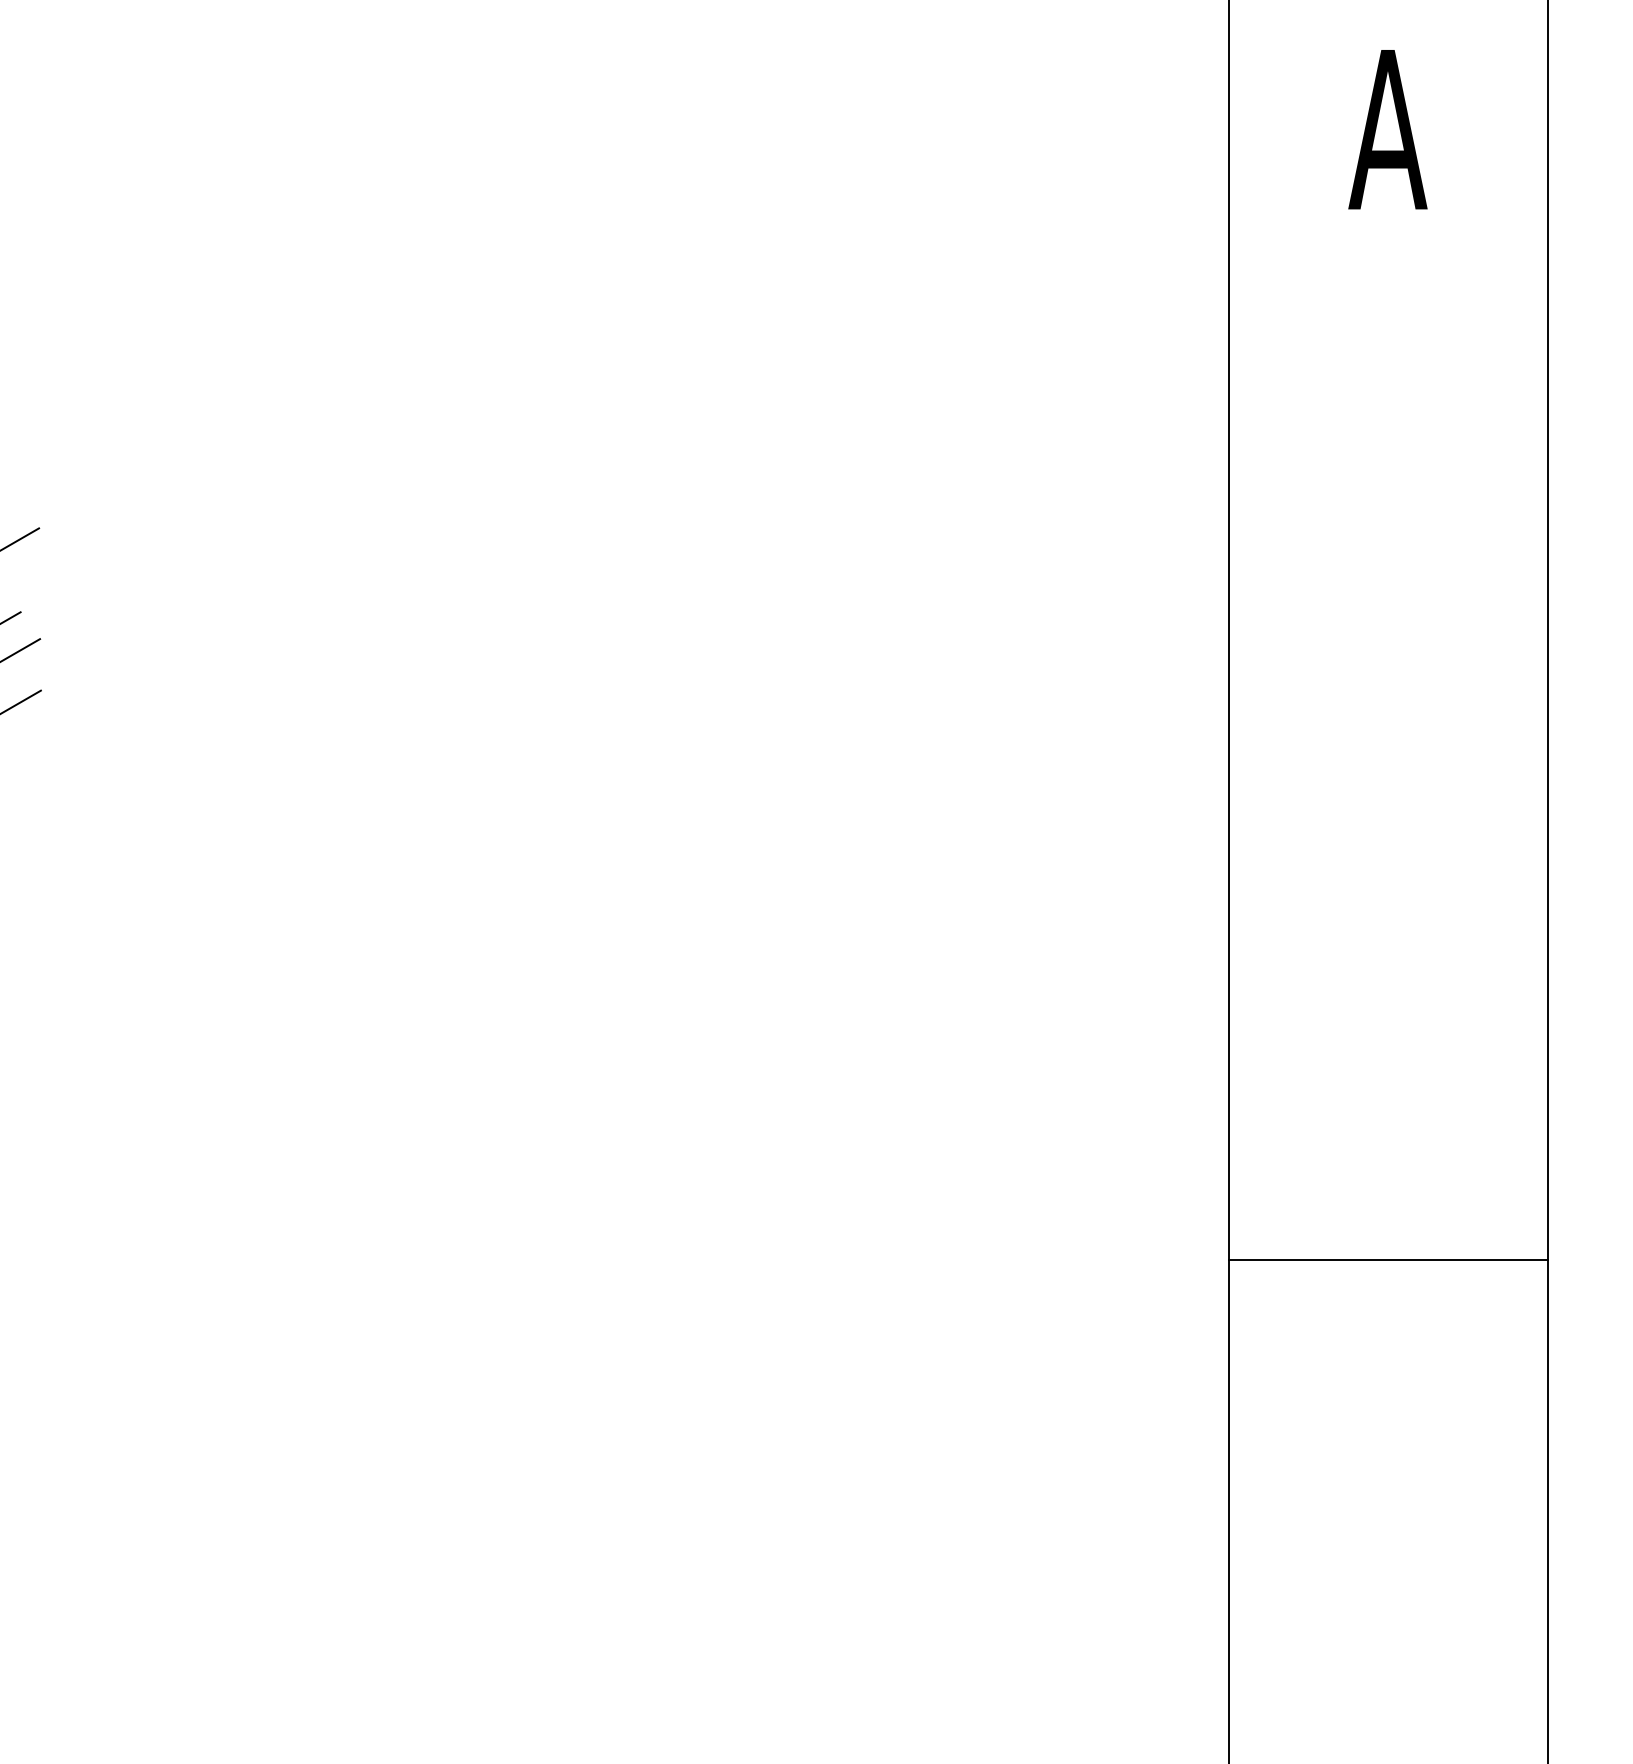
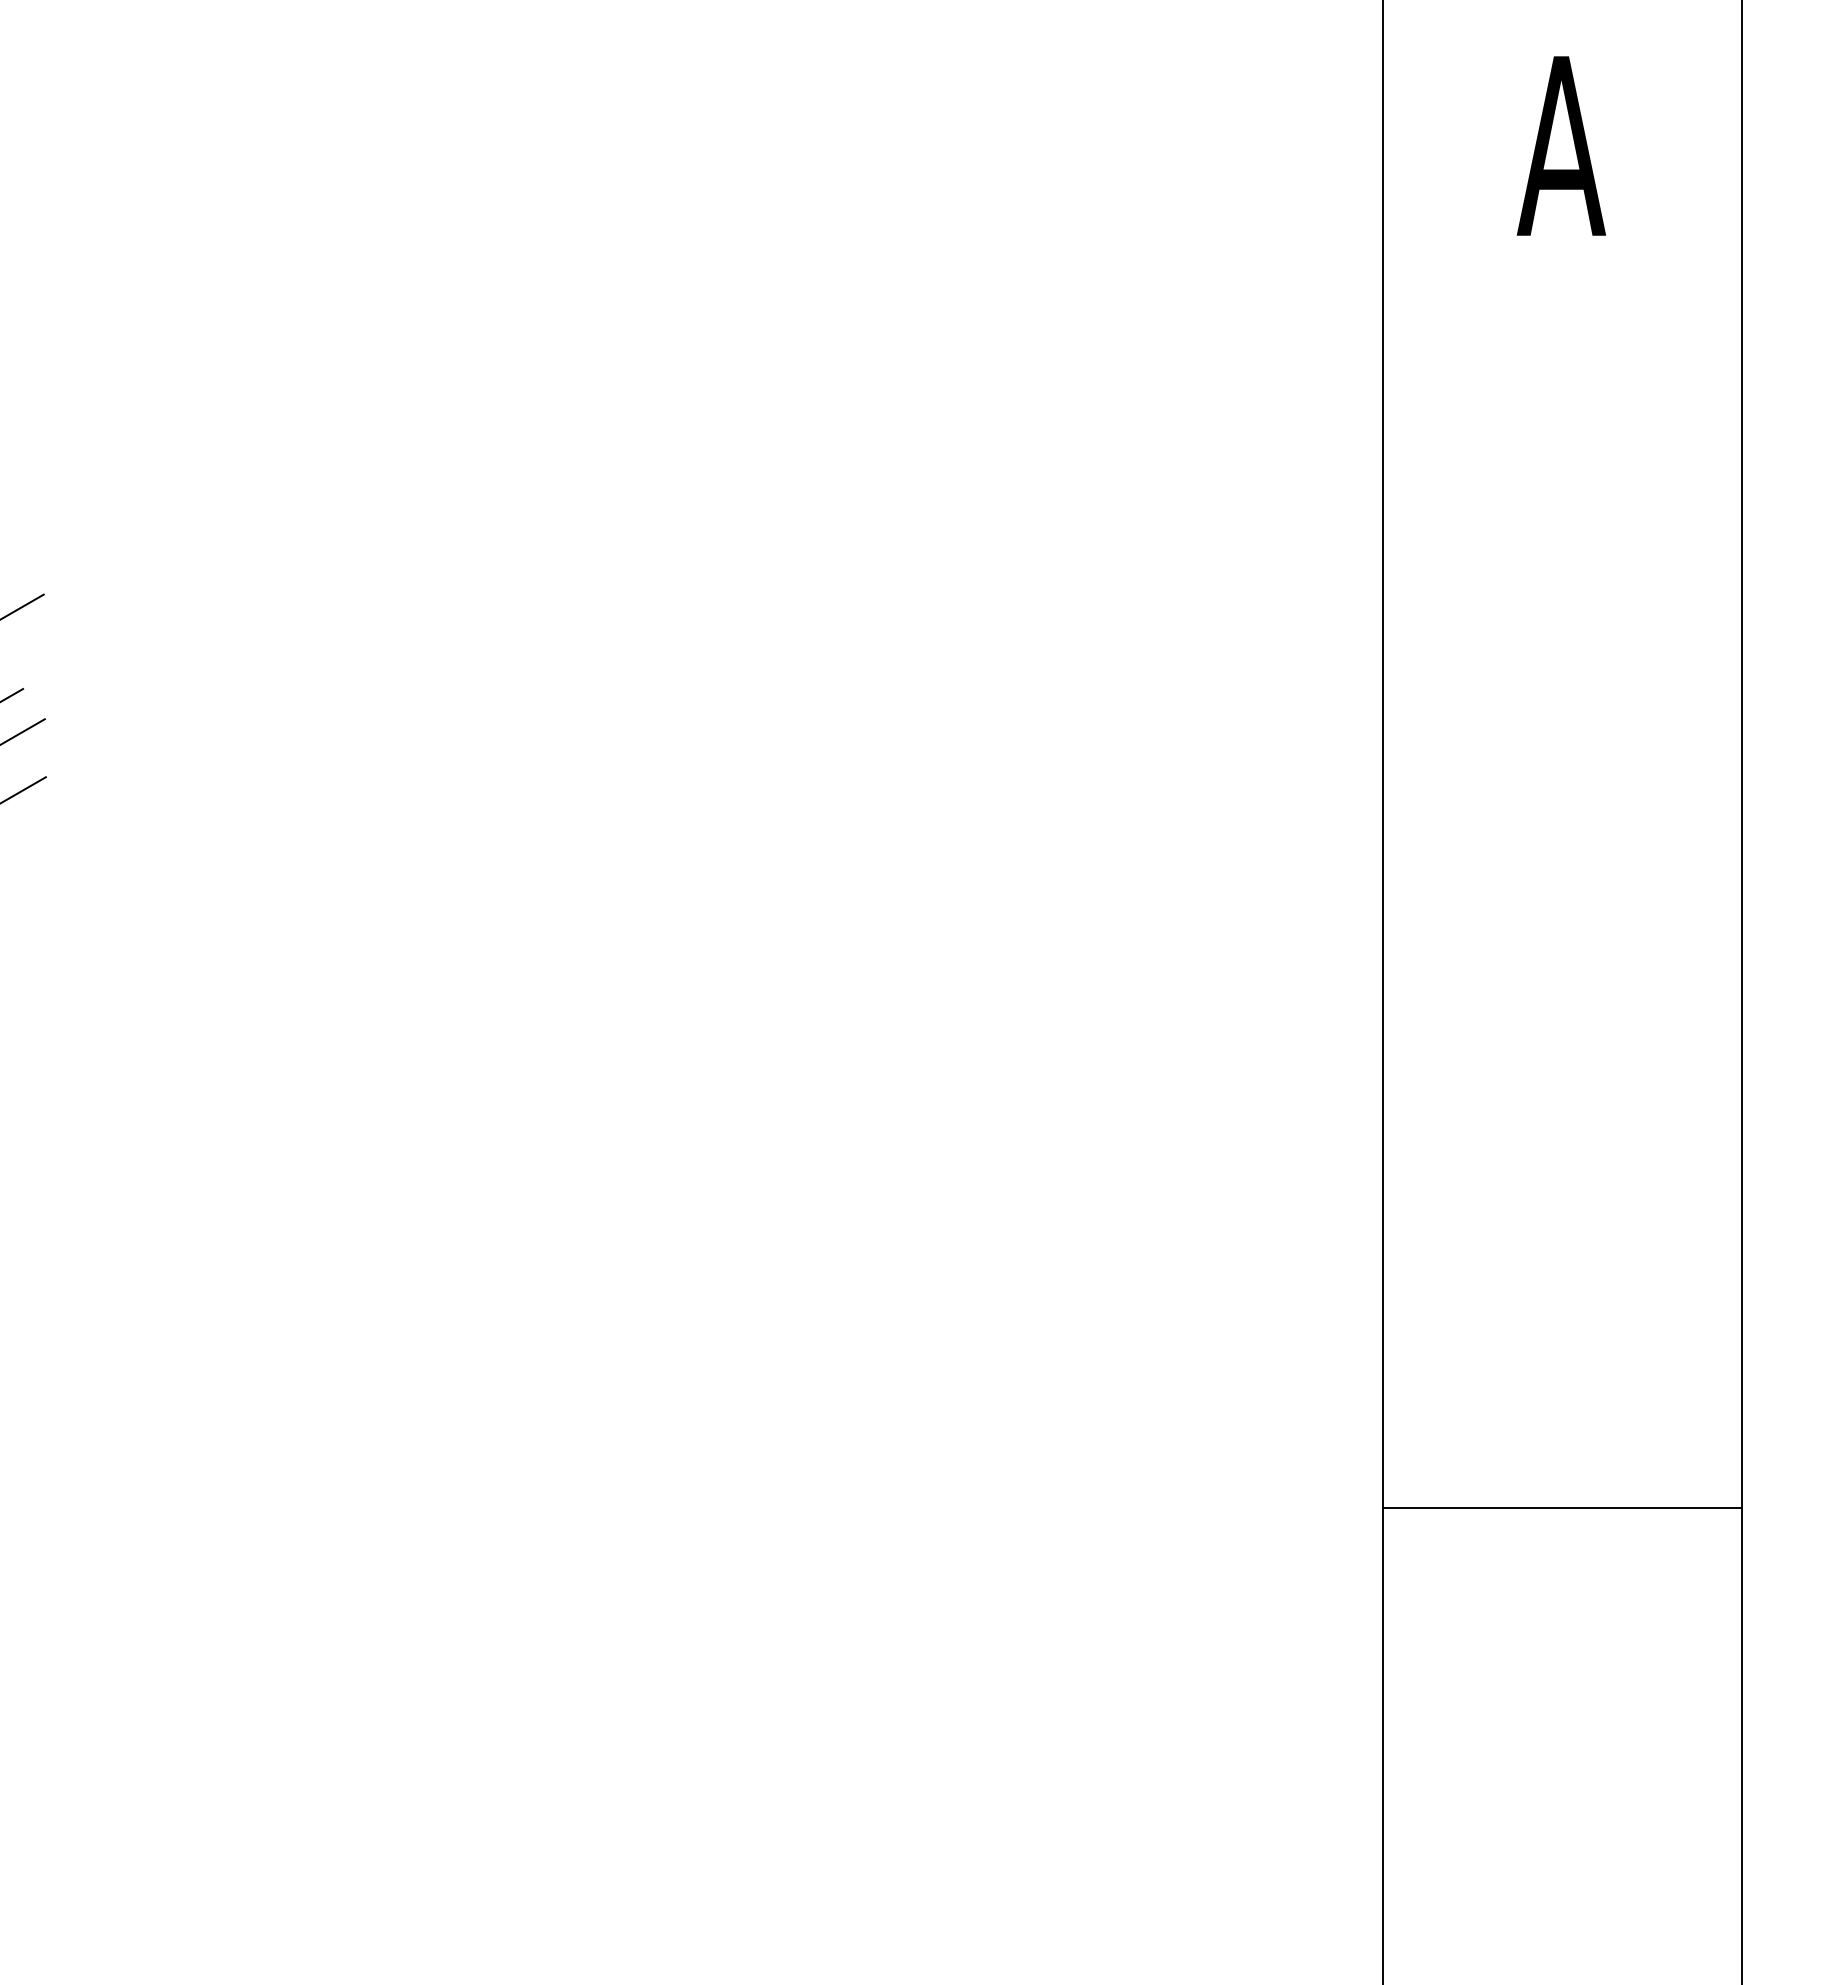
line: (1387, 1259) -> (1561, 1507), moved

